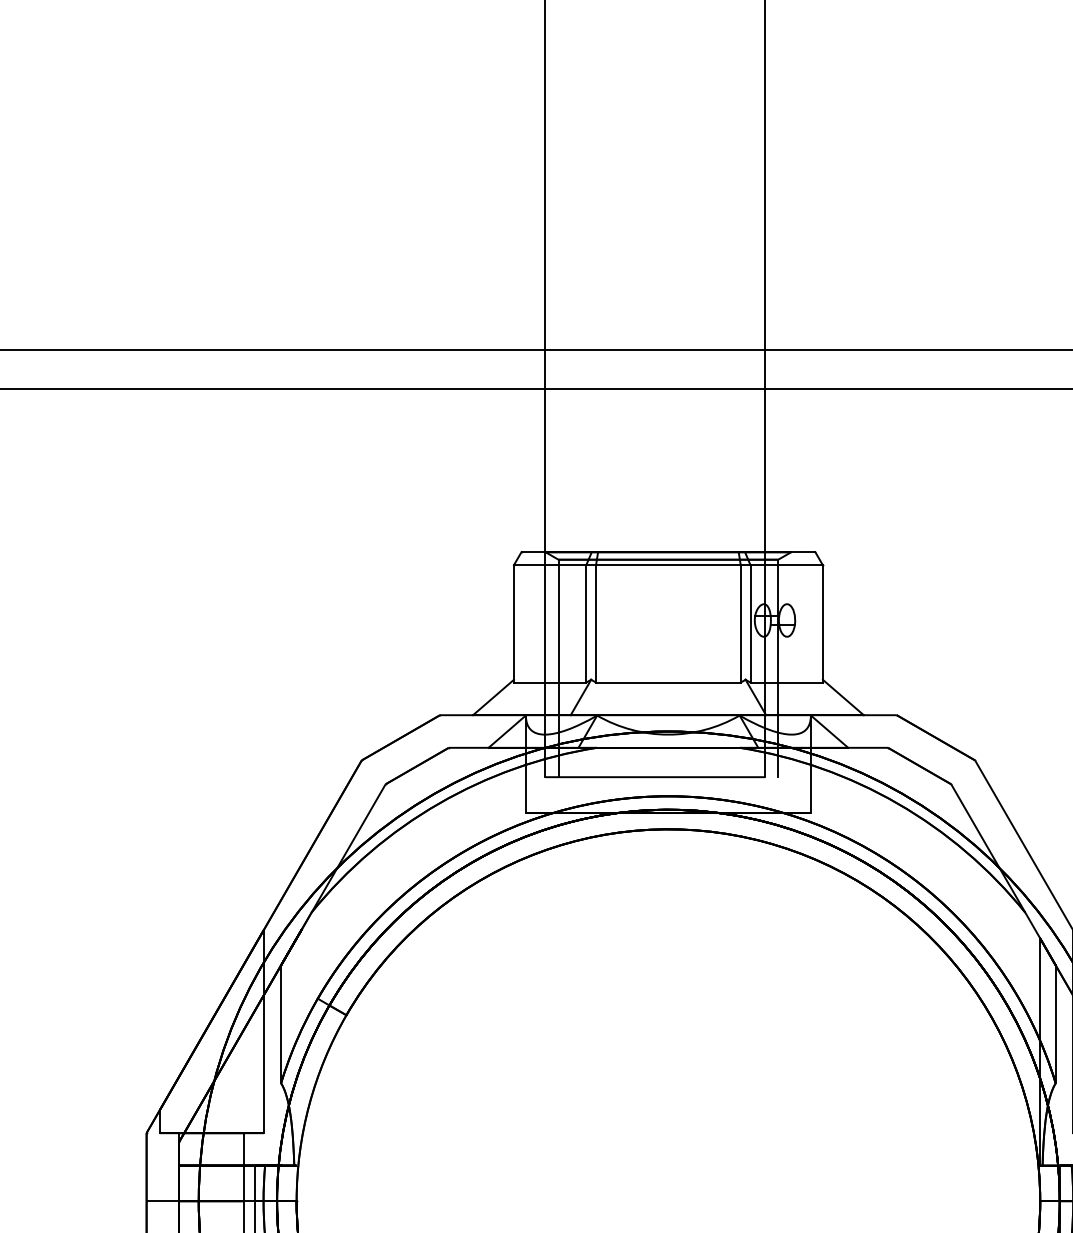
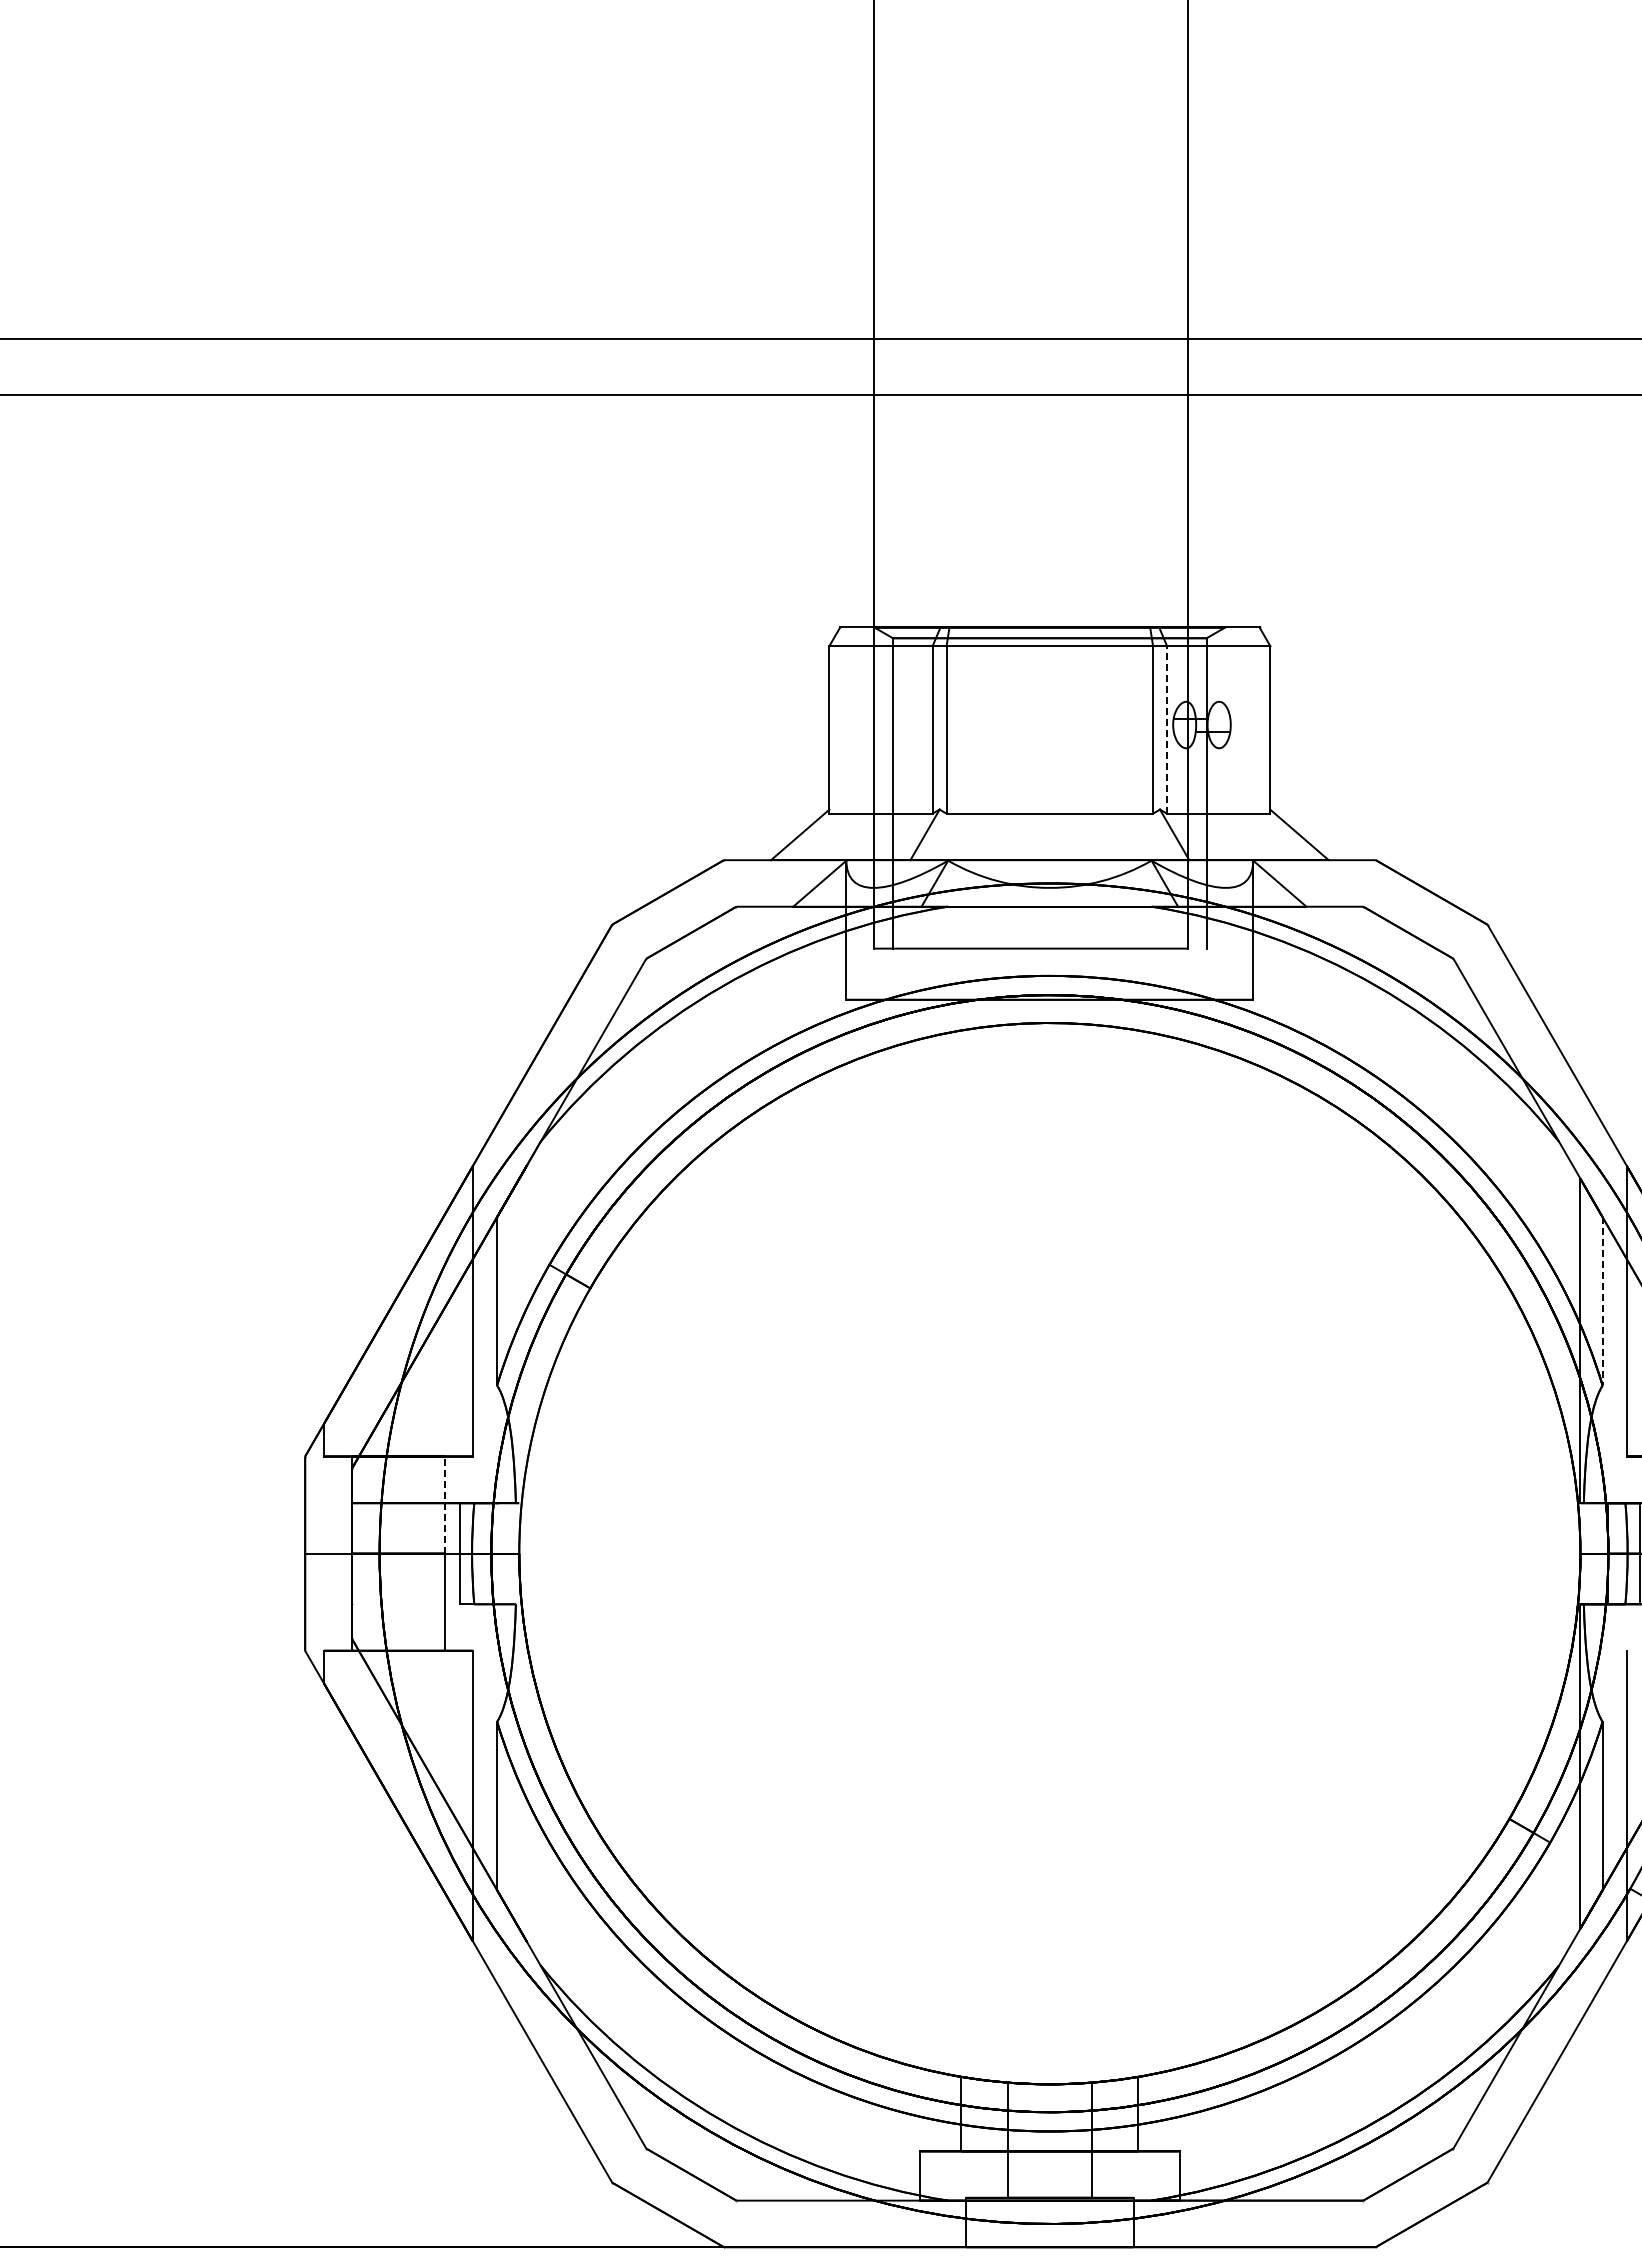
line: (750, 623) -> (1167, 729), solid -> dashed
line: (1055, 1024) -> (1602, 1301), solid -> dashed
line: (244, 1167) -> (444, 1505), solid -> dashed

